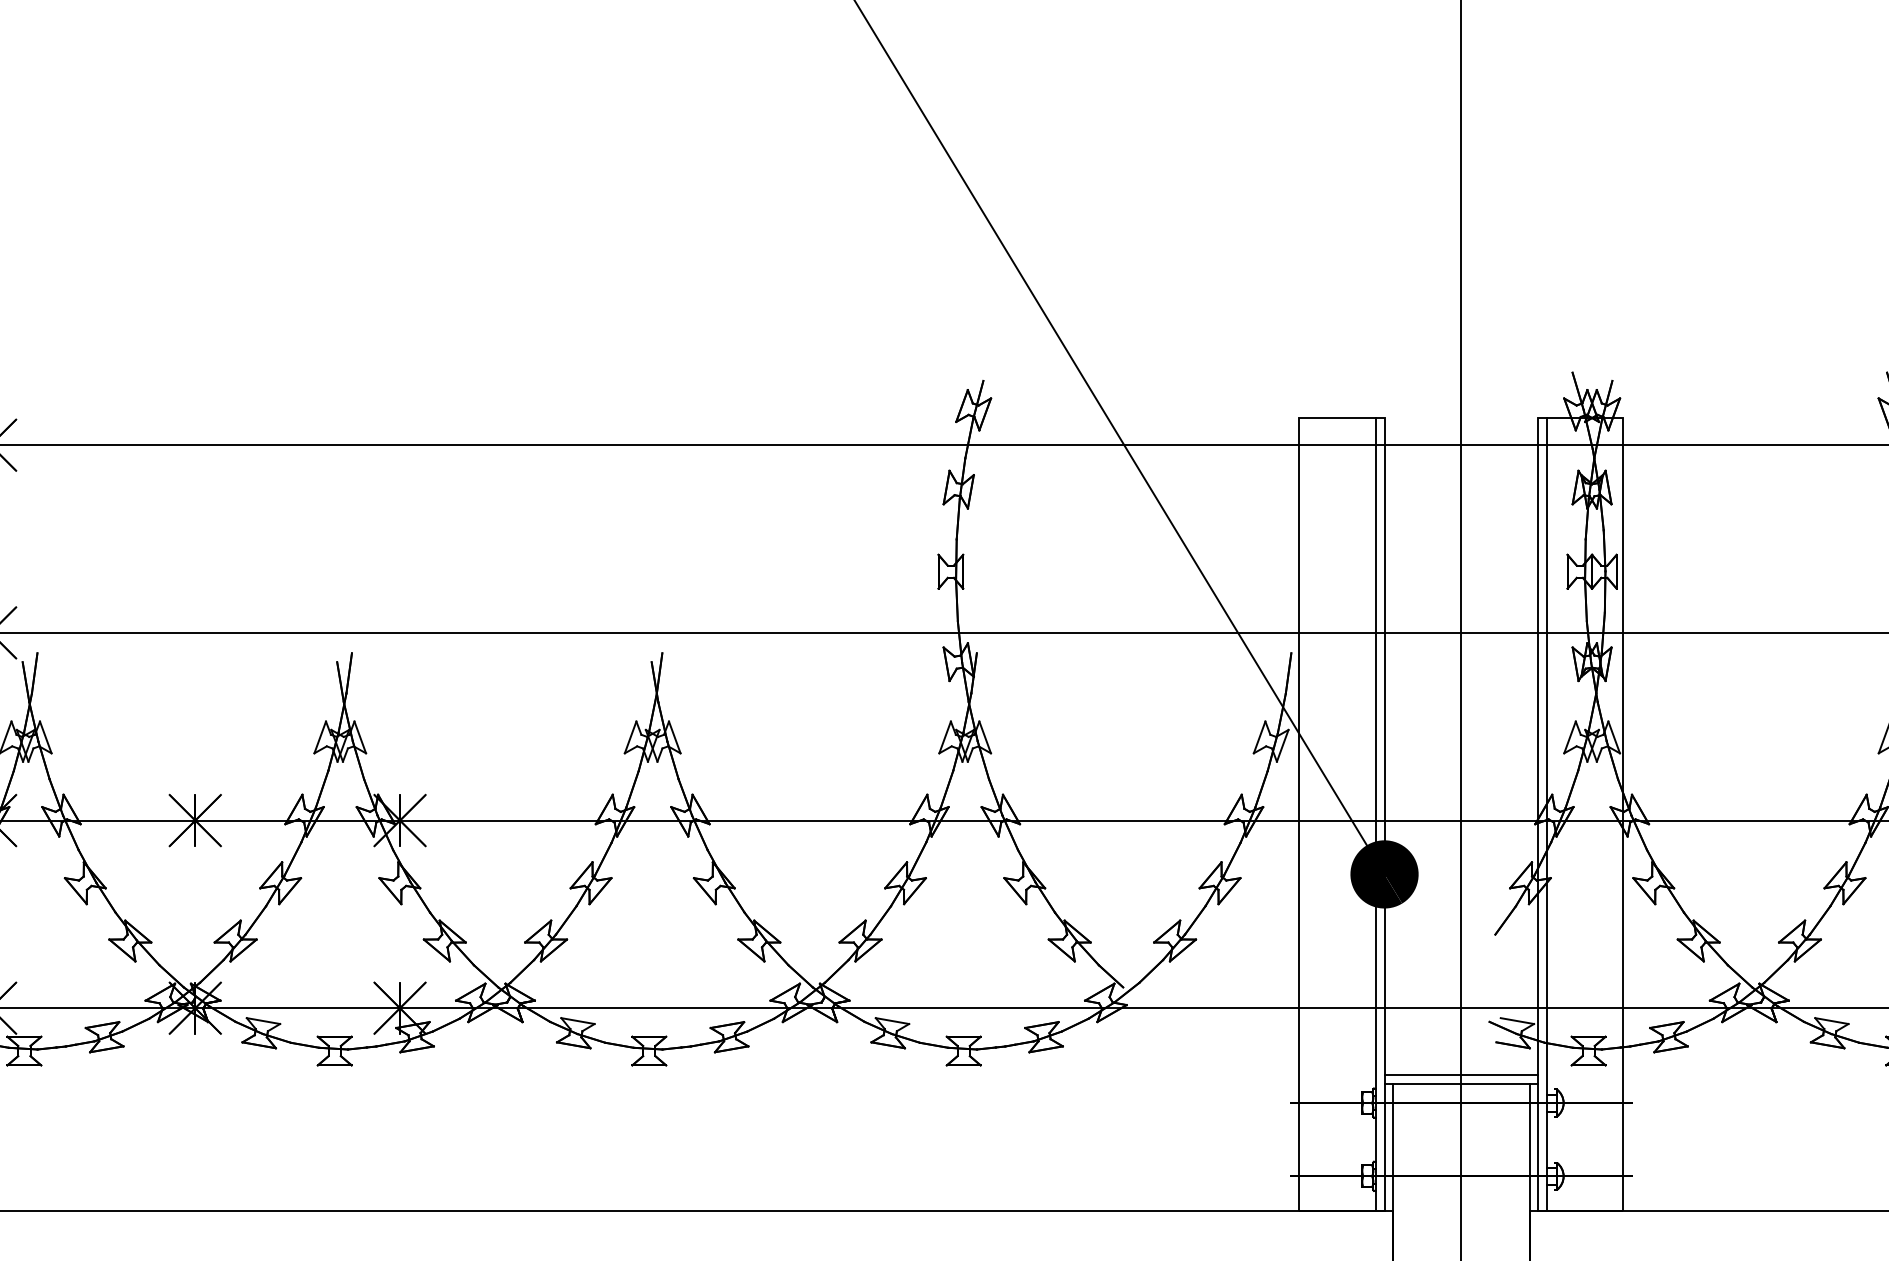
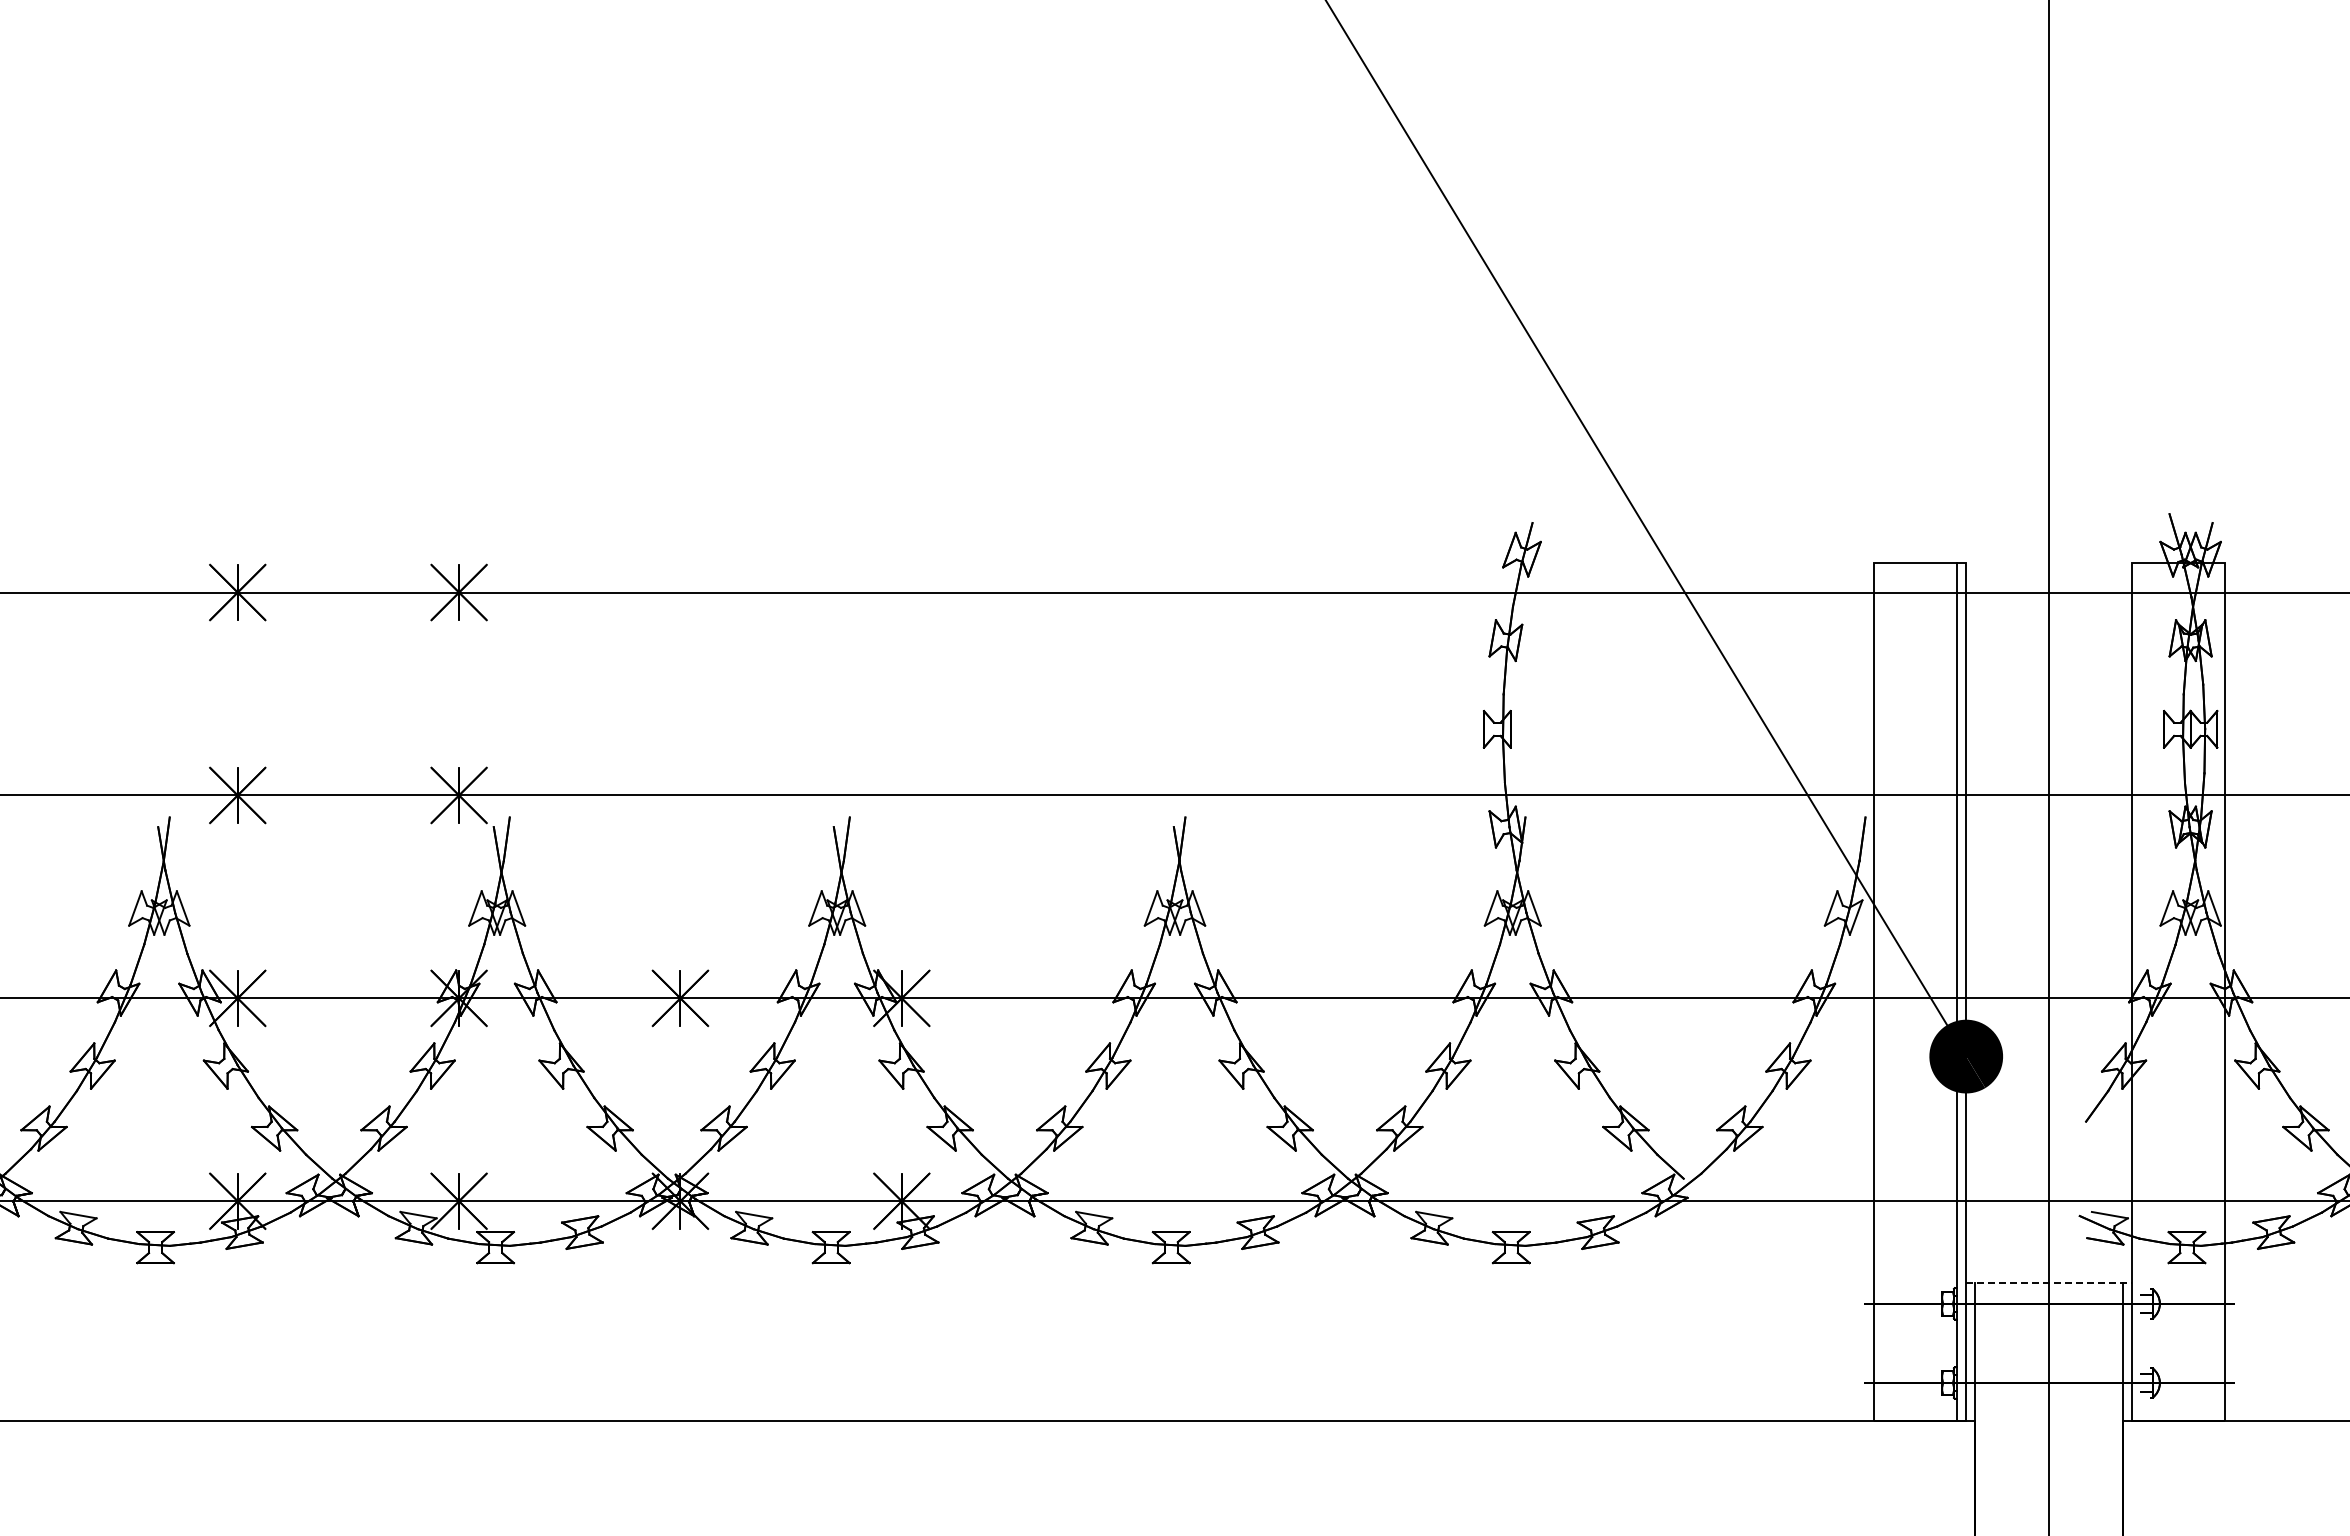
line: (1546, 815) -> (2141, 992), removed
line: (1461, 1075) -> (2049, 1273), removed
line: (1461, 1083) -> (2049, 1282), solid -> dashed

